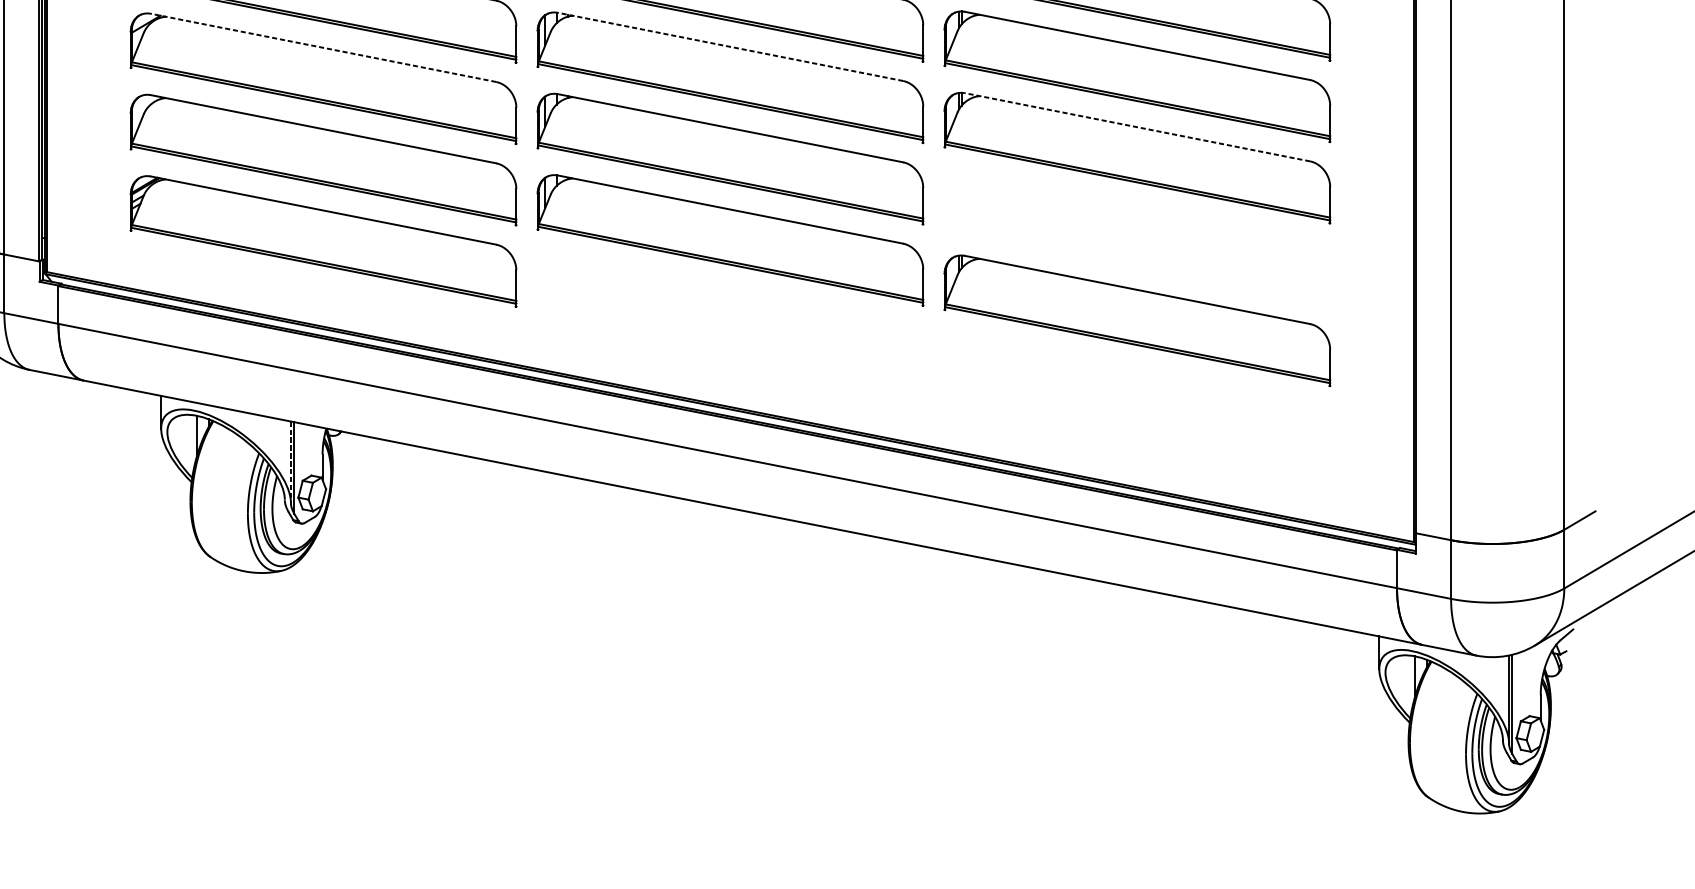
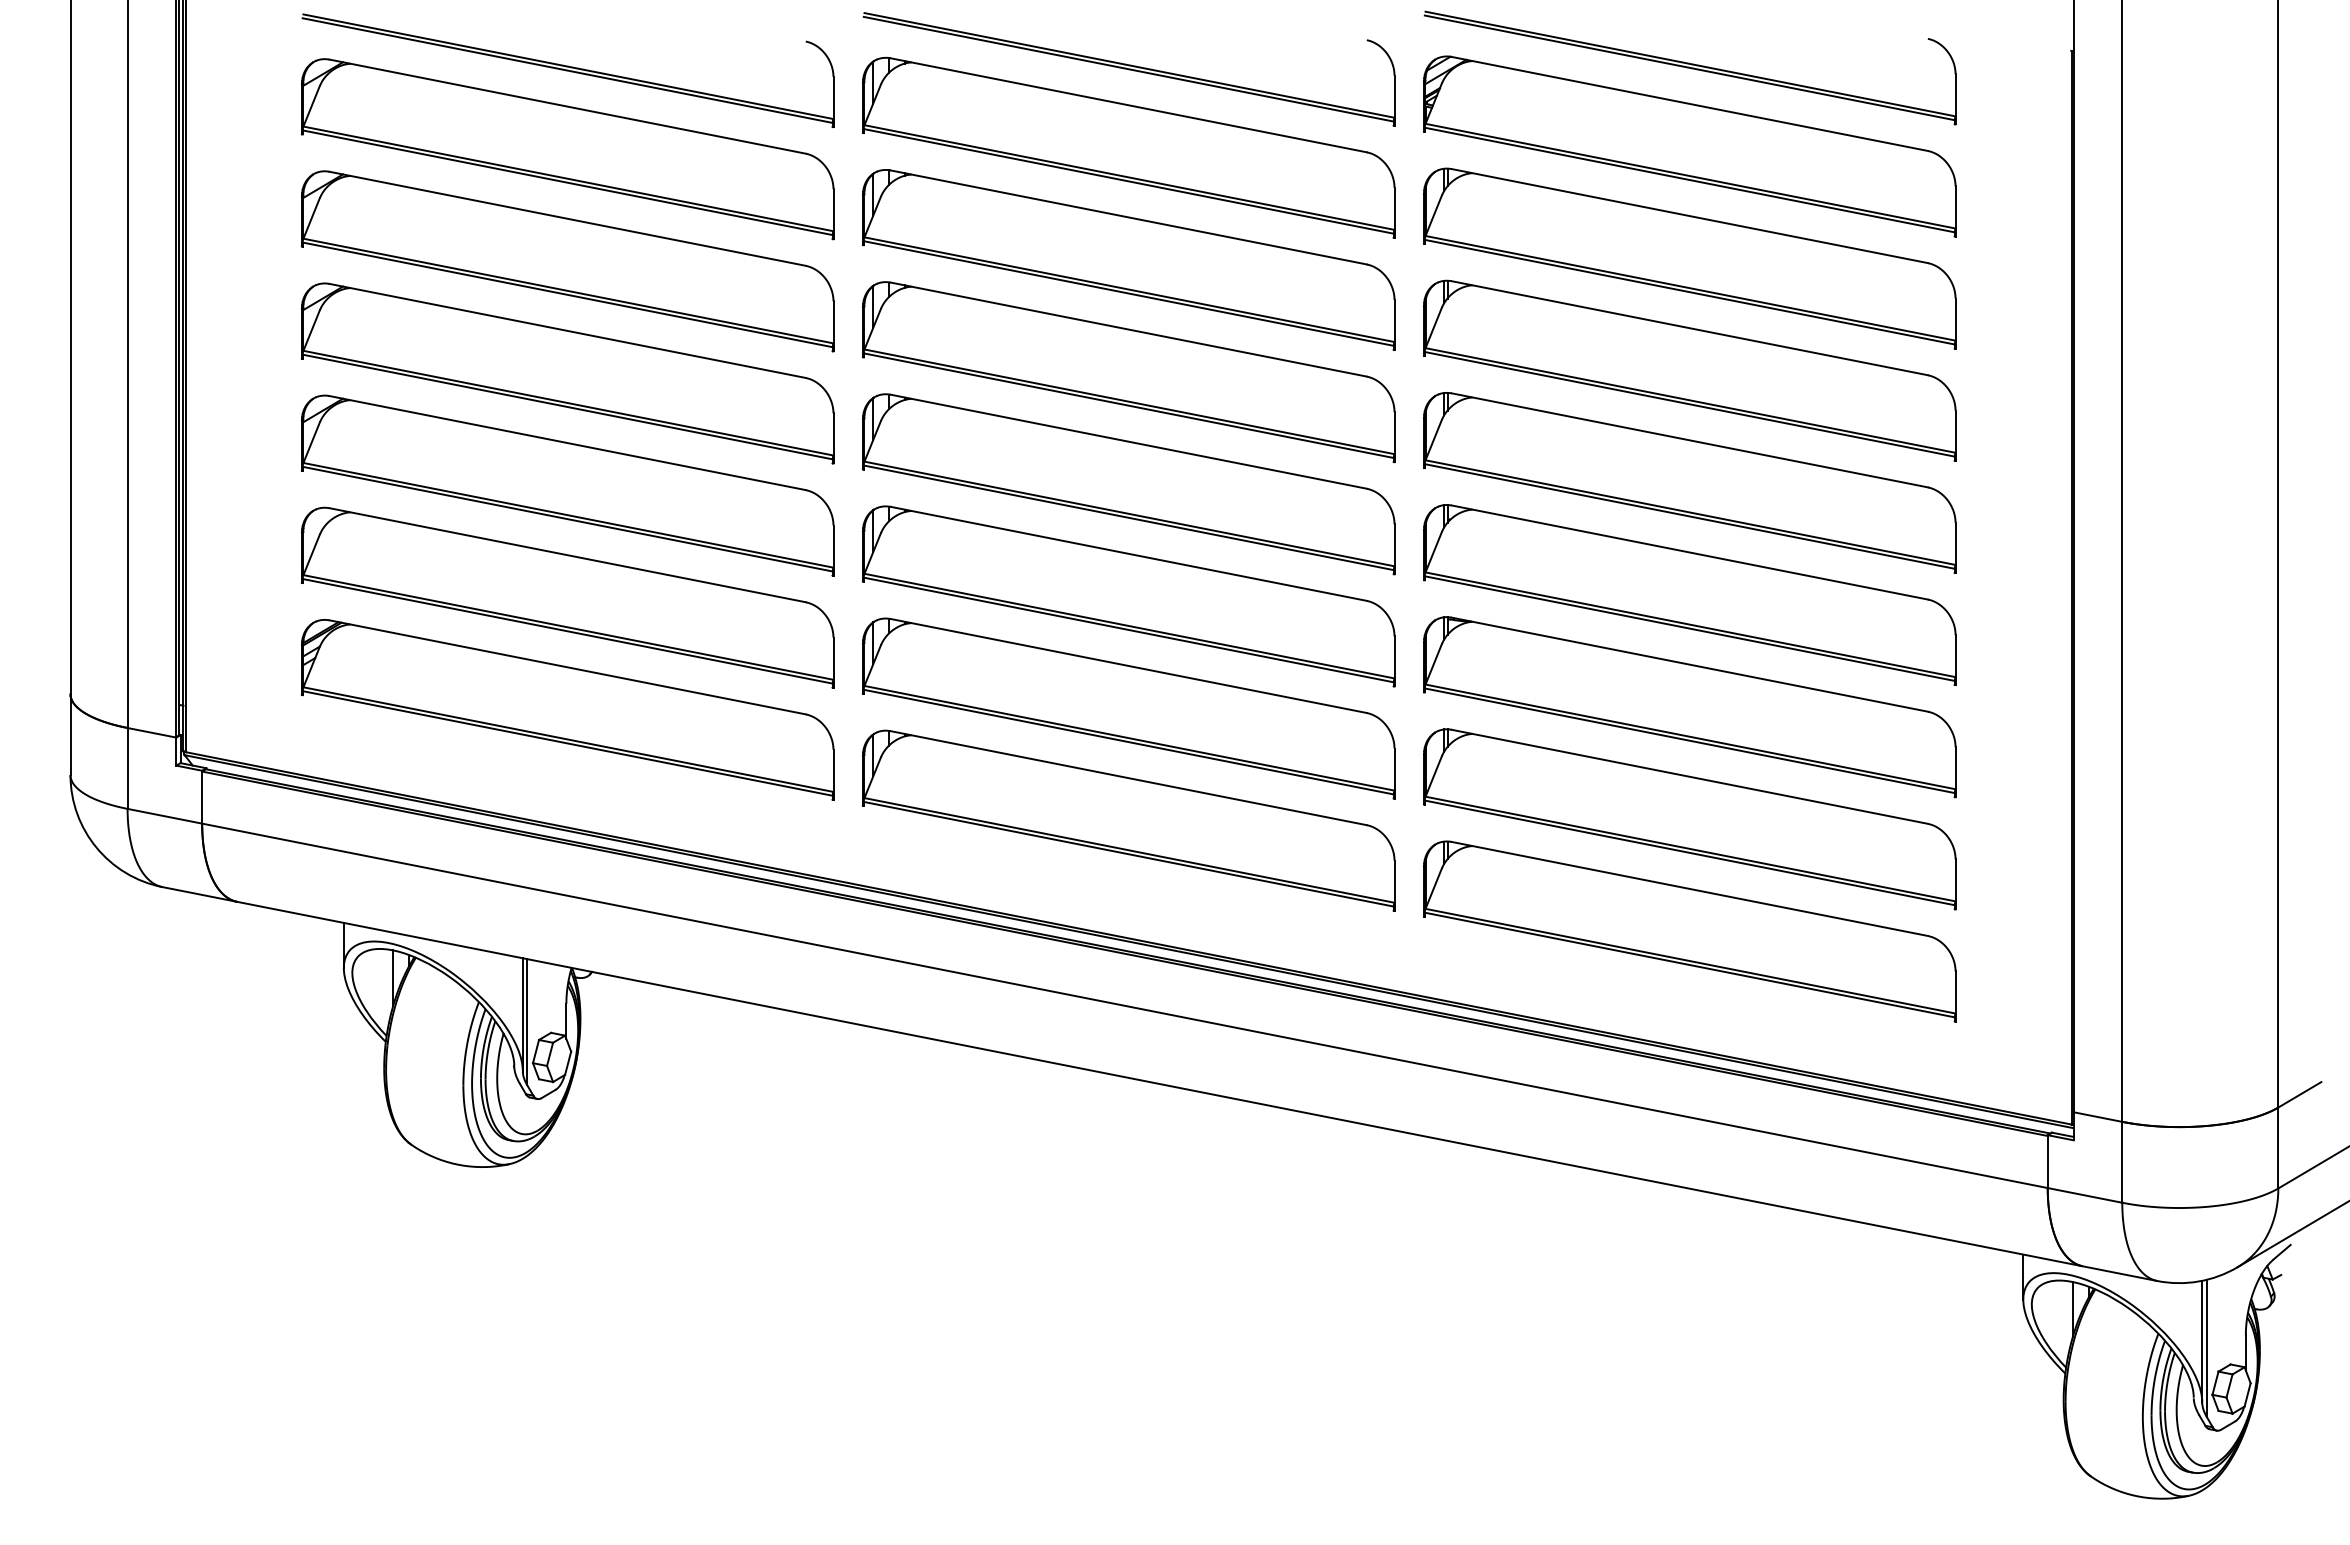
line: (730, 46) -> (1128, 441), dashed -> solid
line: (323, 48) -> (567, 443), dashed -> solid
line: (1137, 127) -> (1689, 552), dashed -> solid
part: (1137, 239) -> (1689, 707), added
part: (730, 321) -> (1128, 820), added
part: (1137, 402) -> (1689, 931), added
line: (290, 463) -> (522, 1015), dashed -> solid

